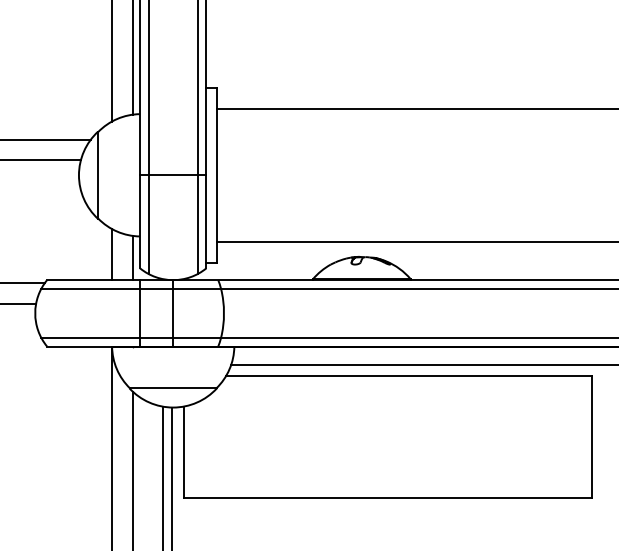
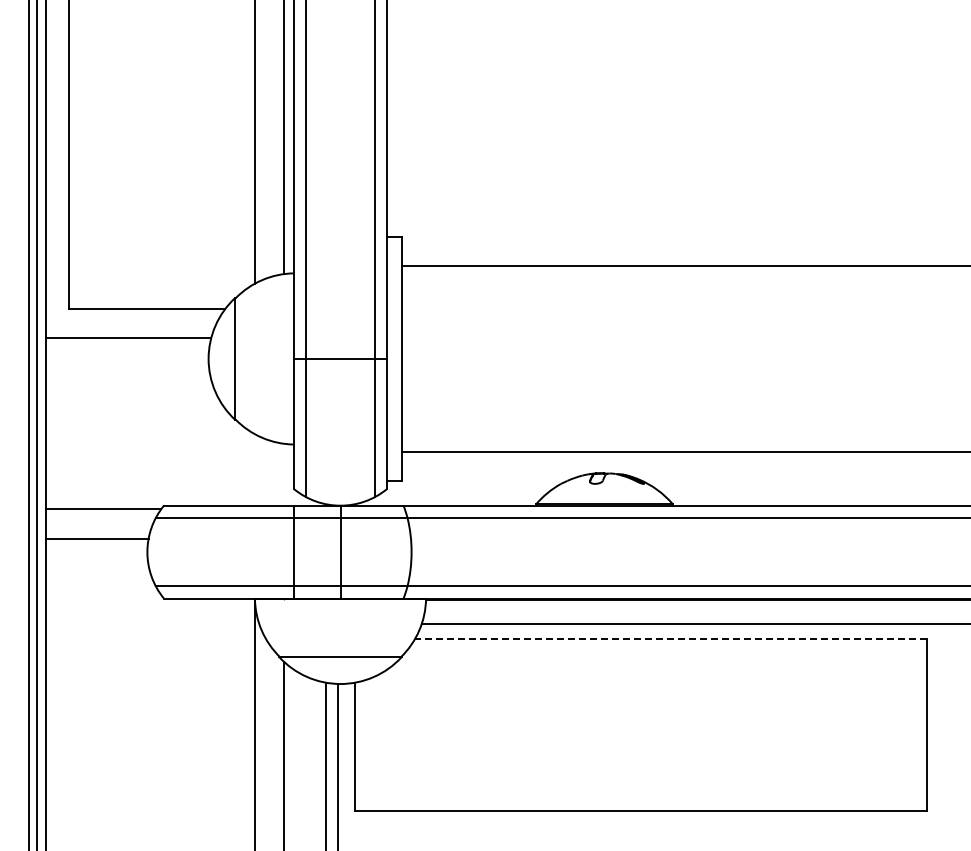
line: (111, 254) -> (254, 469), removed
line: (133, 257) -> (284, 474), removed
line: (409, 375) -> (670, 639), solid -> dashed

